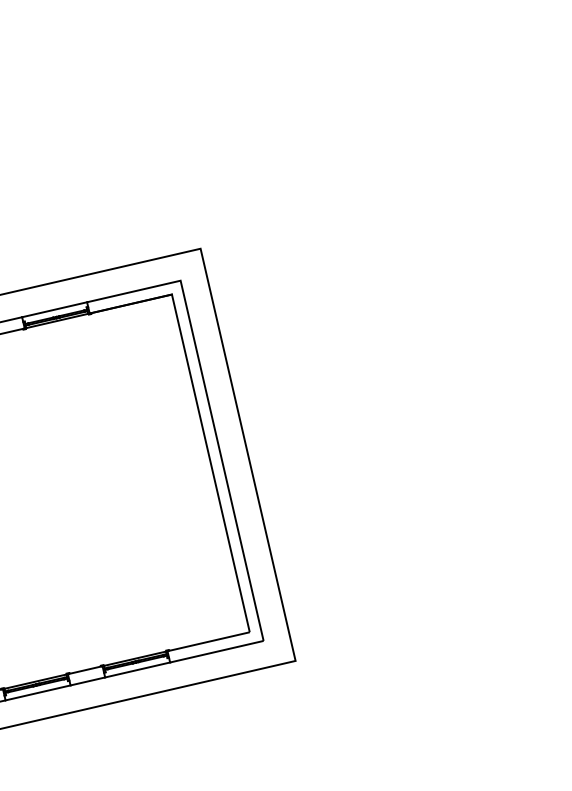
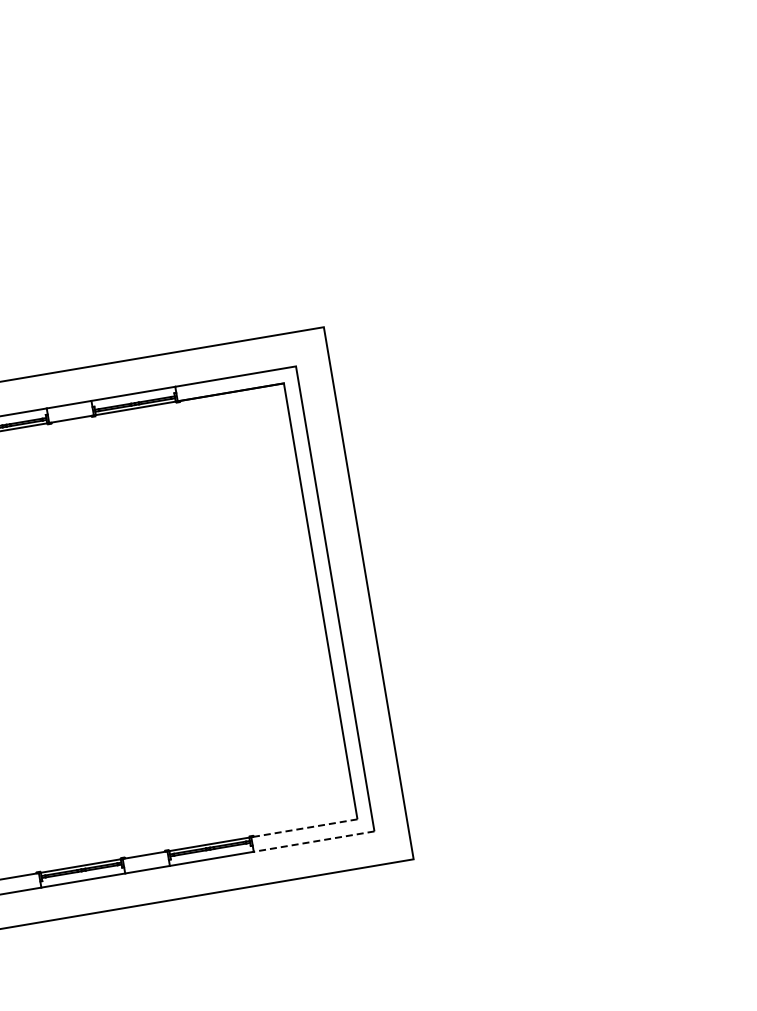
line: (208, 641) -> (304, 828), solid -> dashed
line: (216, 651) -> (313, 841), solid -> dashed

